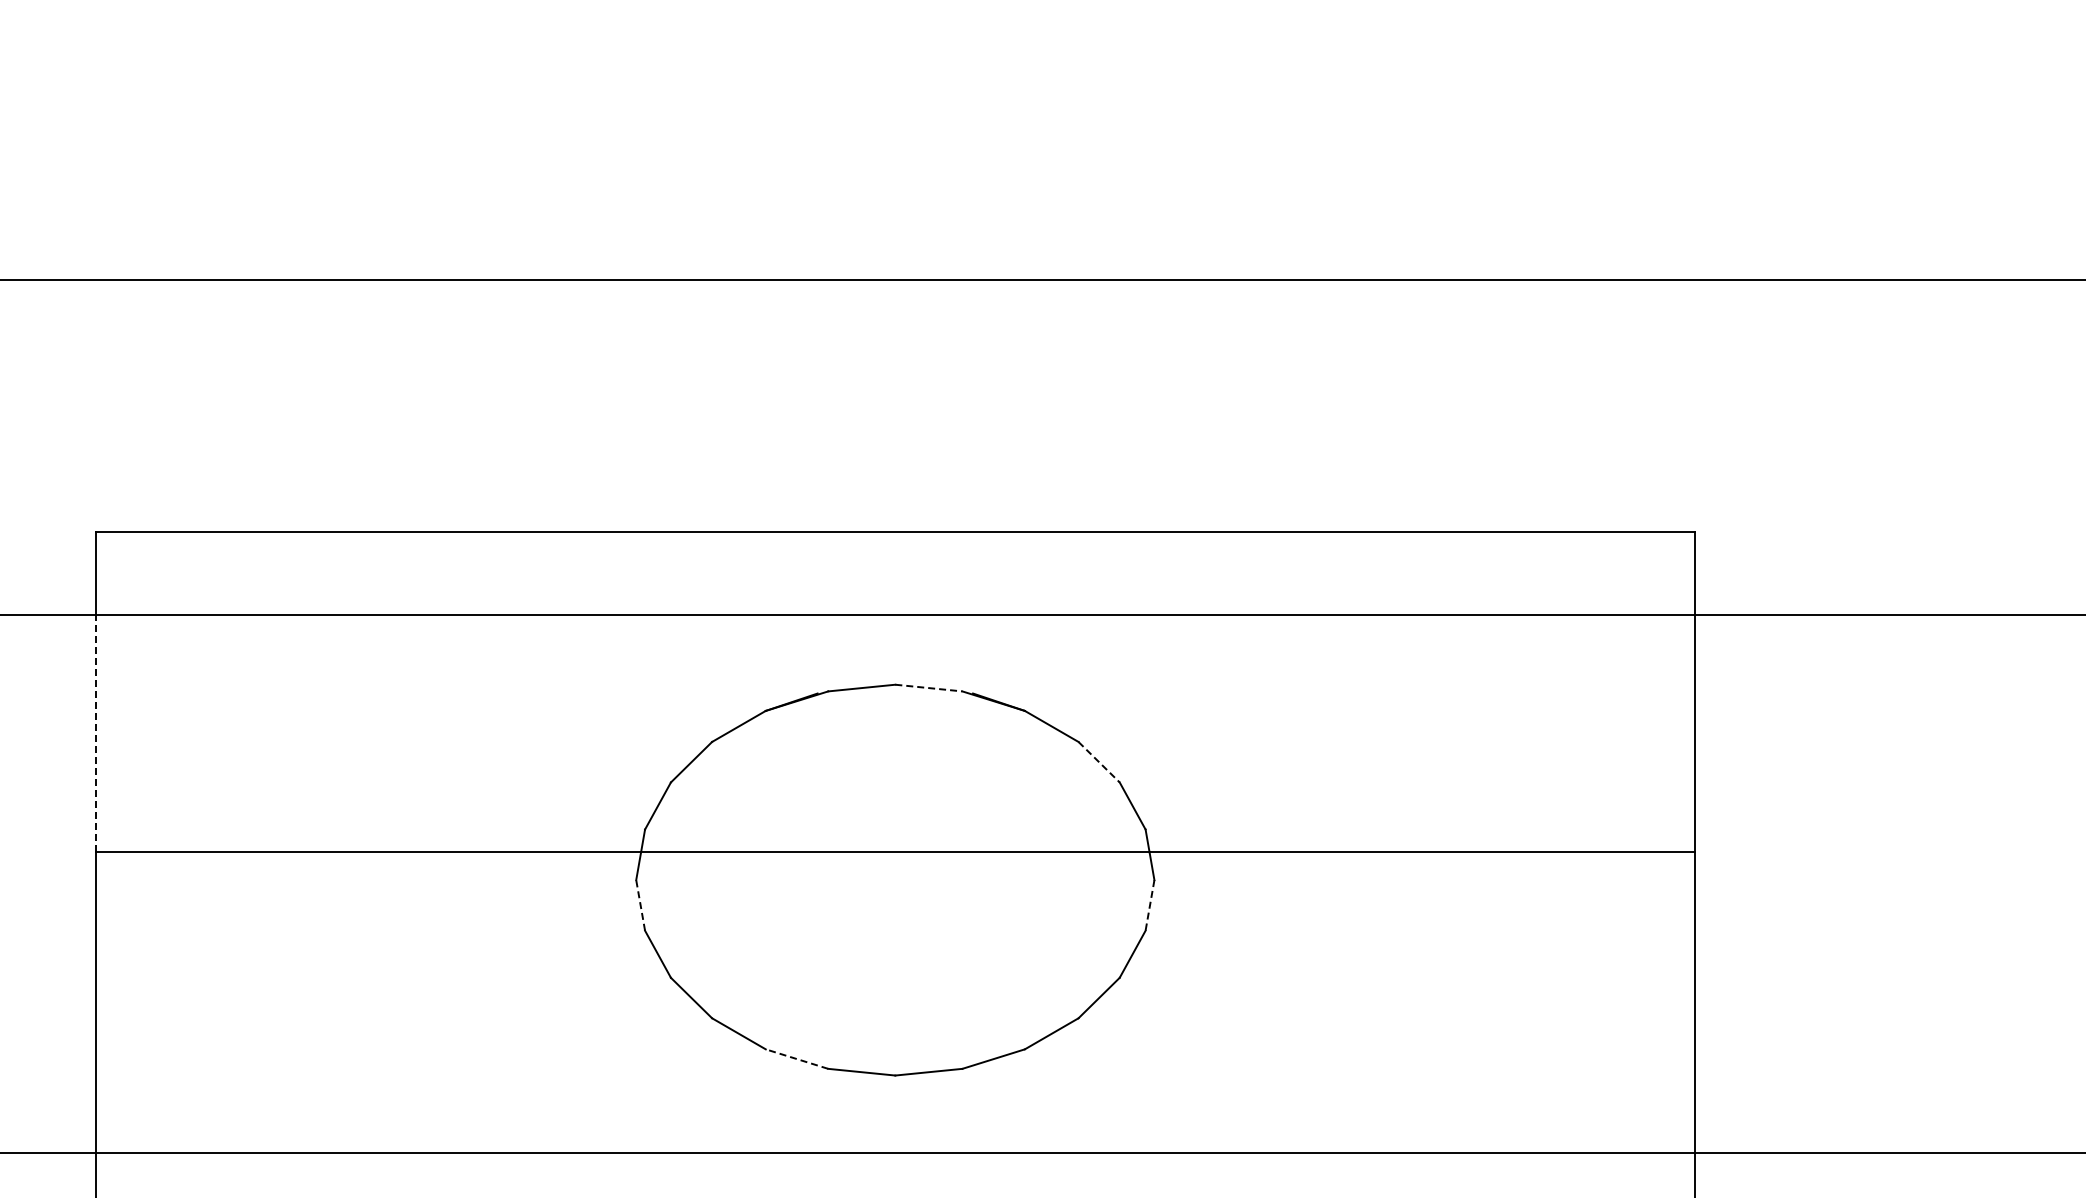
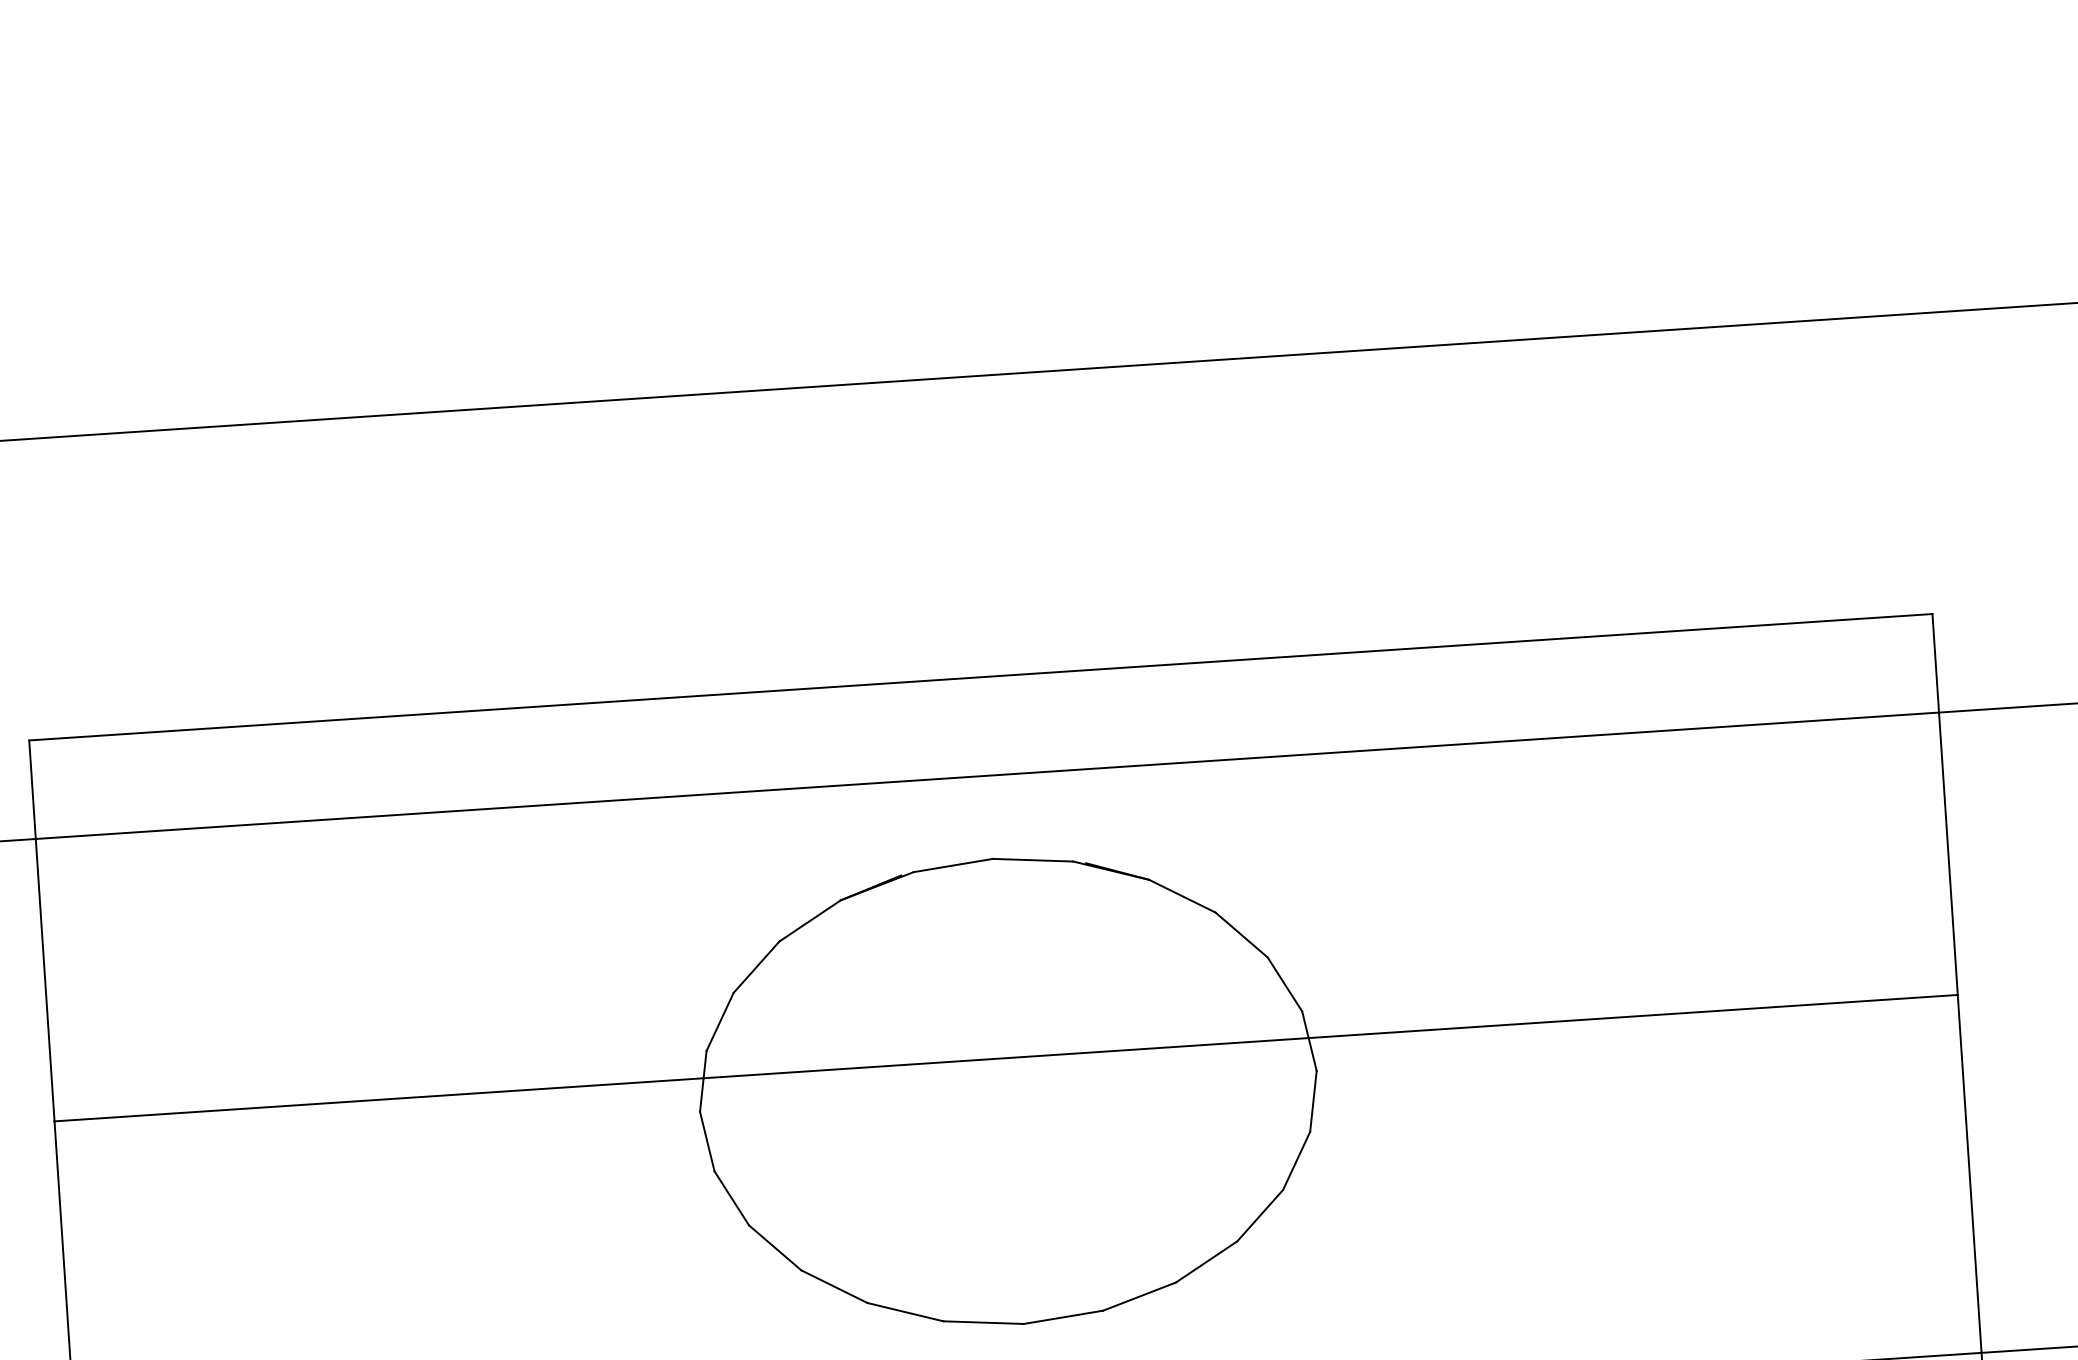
line: (928, 688) -> (1032, 860), dashed -> solid
line: (95, 733) -> (45, 980), dashed -> solid
line: (1099, 762) -> (1242, 935), dashed -> solid
line: (640, 905) -> (707, 1141), dashed -> solid
line: (1150, 905) -> (1314, 1101), dashed -> solid
line: (797, 1059) -> (906, 1312), dashed -> solid

